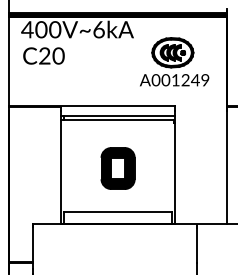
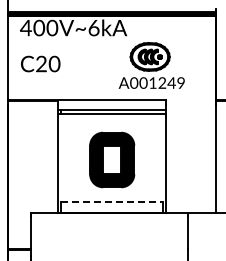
text: (43, 55) -> (40, 63), moved
part: (174, 61) -> (151, 65), moved
part: (117, 168) -> (111, 159), size x1.4
line: (118, 212) -> (112, 201), solid -> dashed

